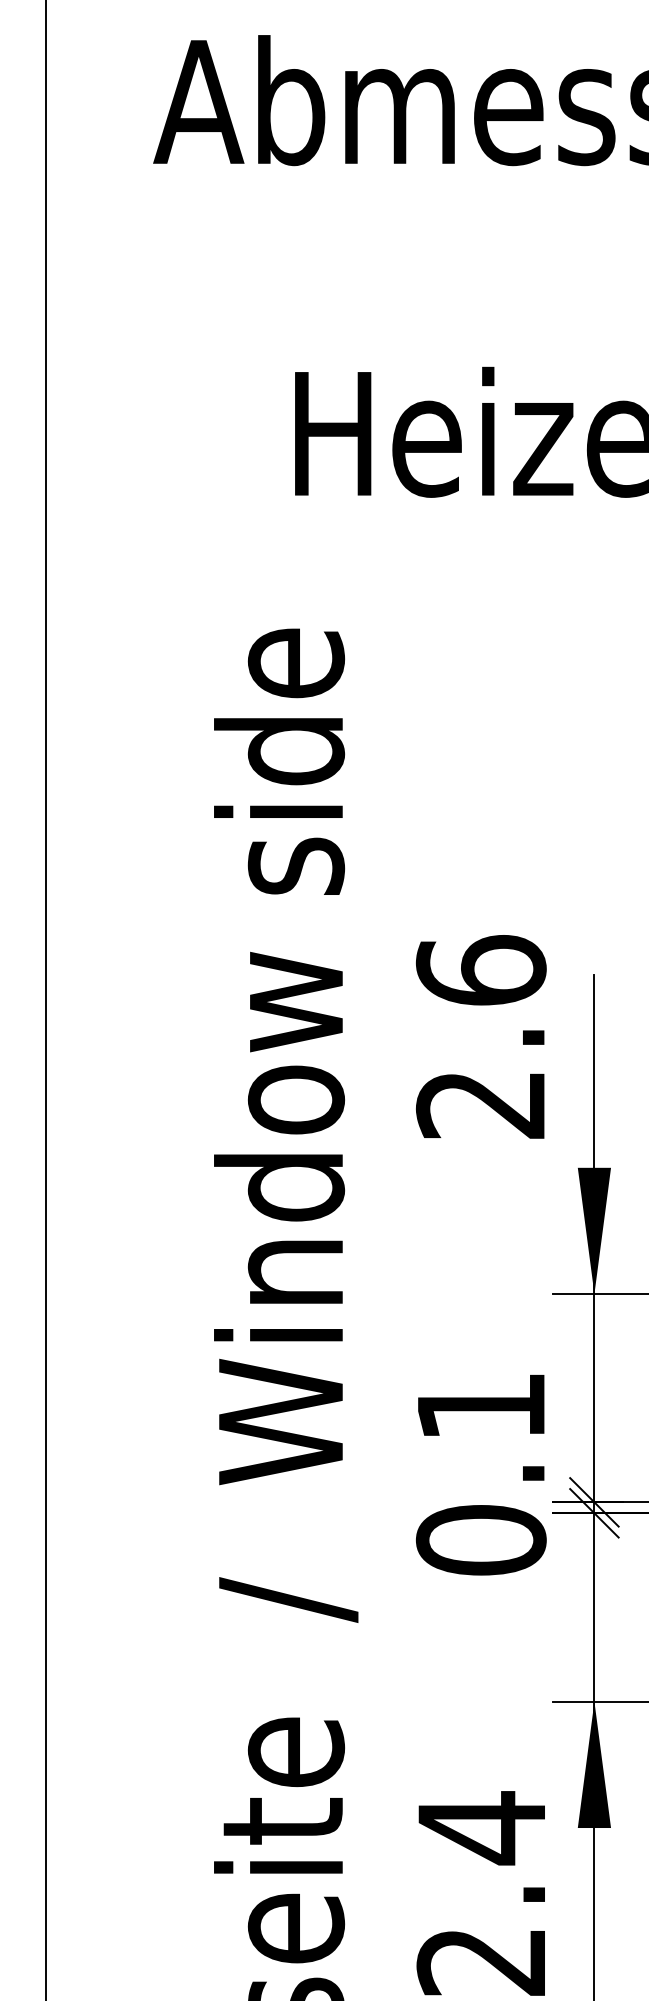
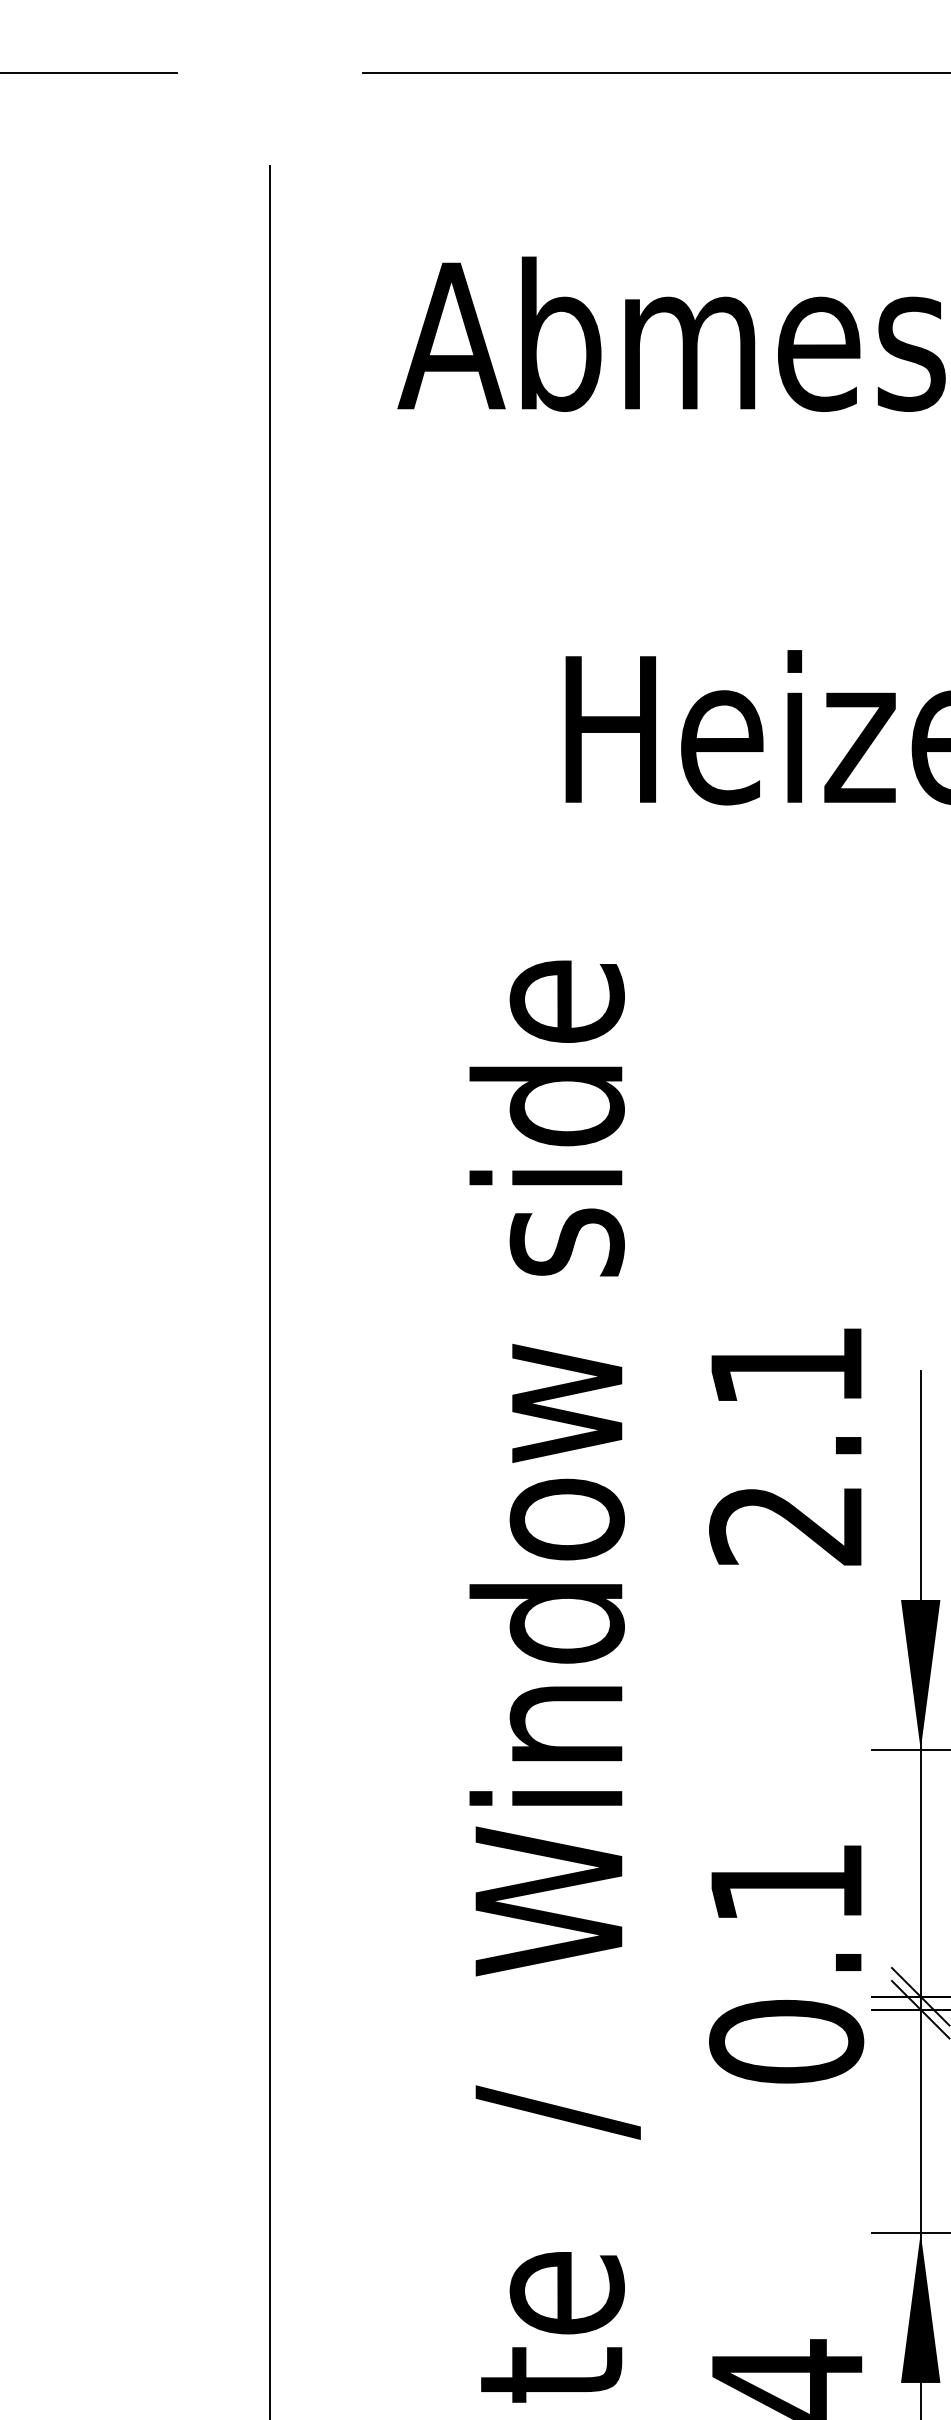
text: (481, 970) -> (786, 1365), 2.6 -> 2.1

